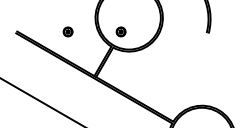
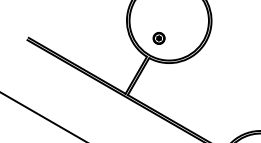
part: (67, 31) -> (91, 37), removed

